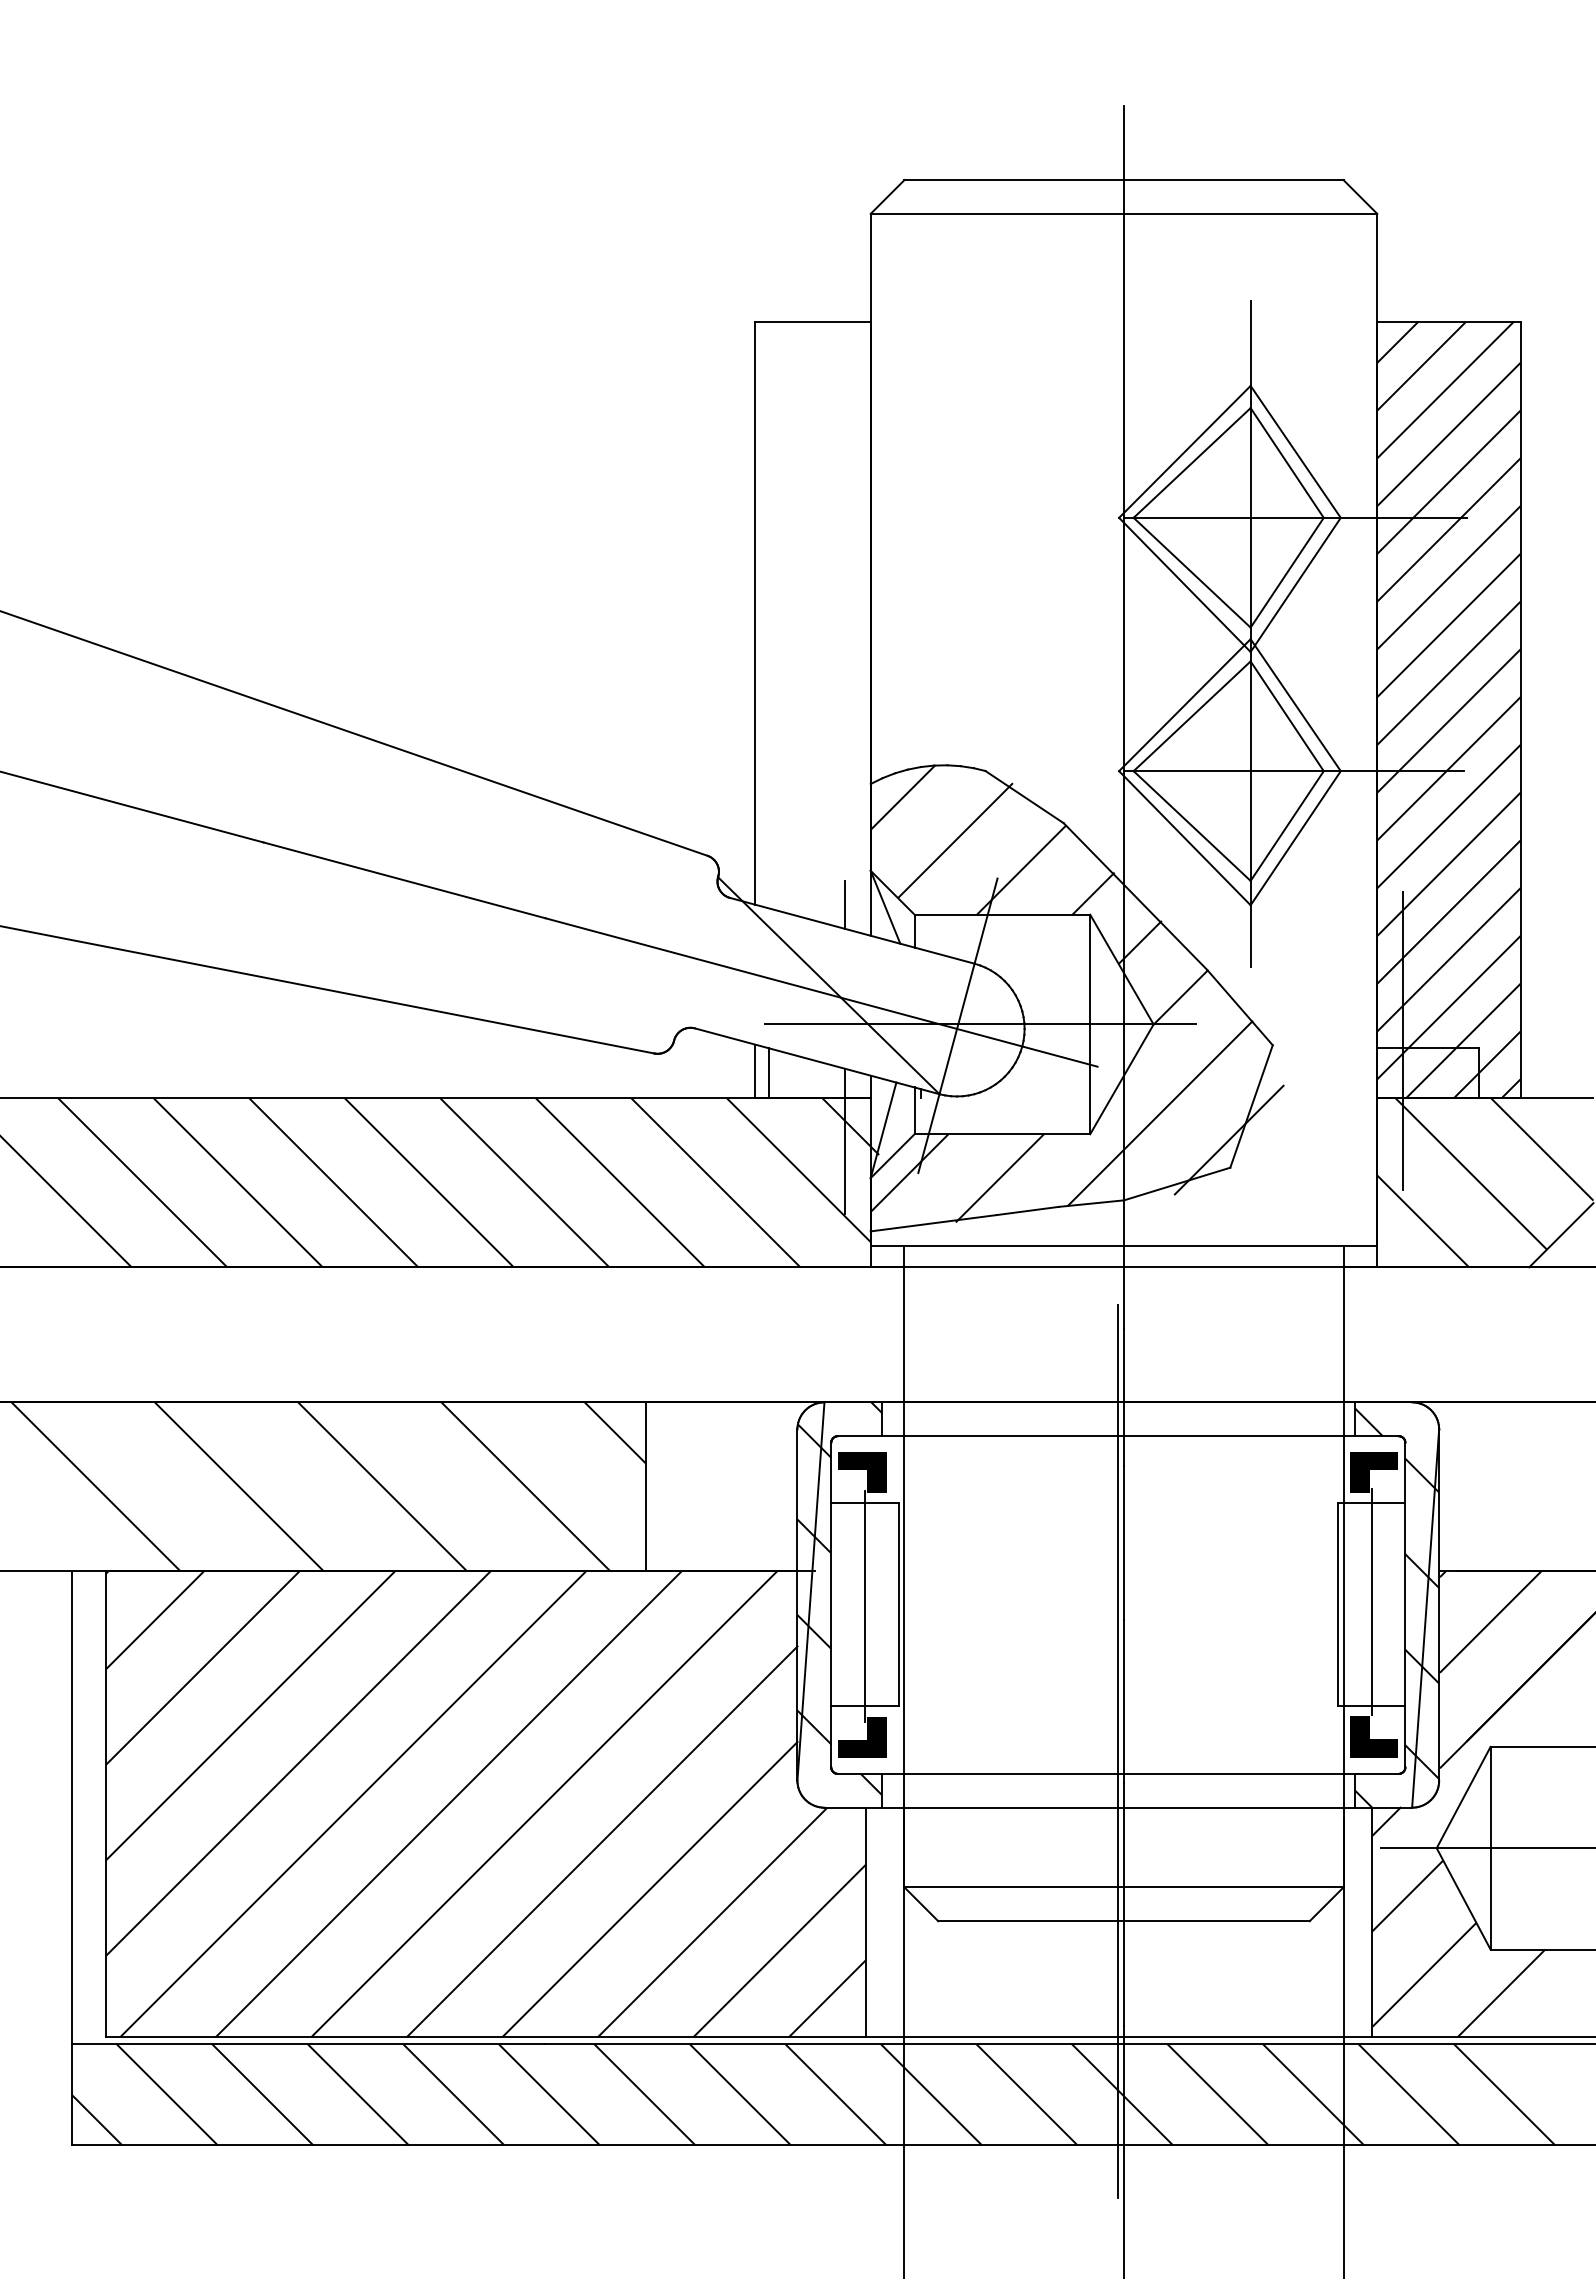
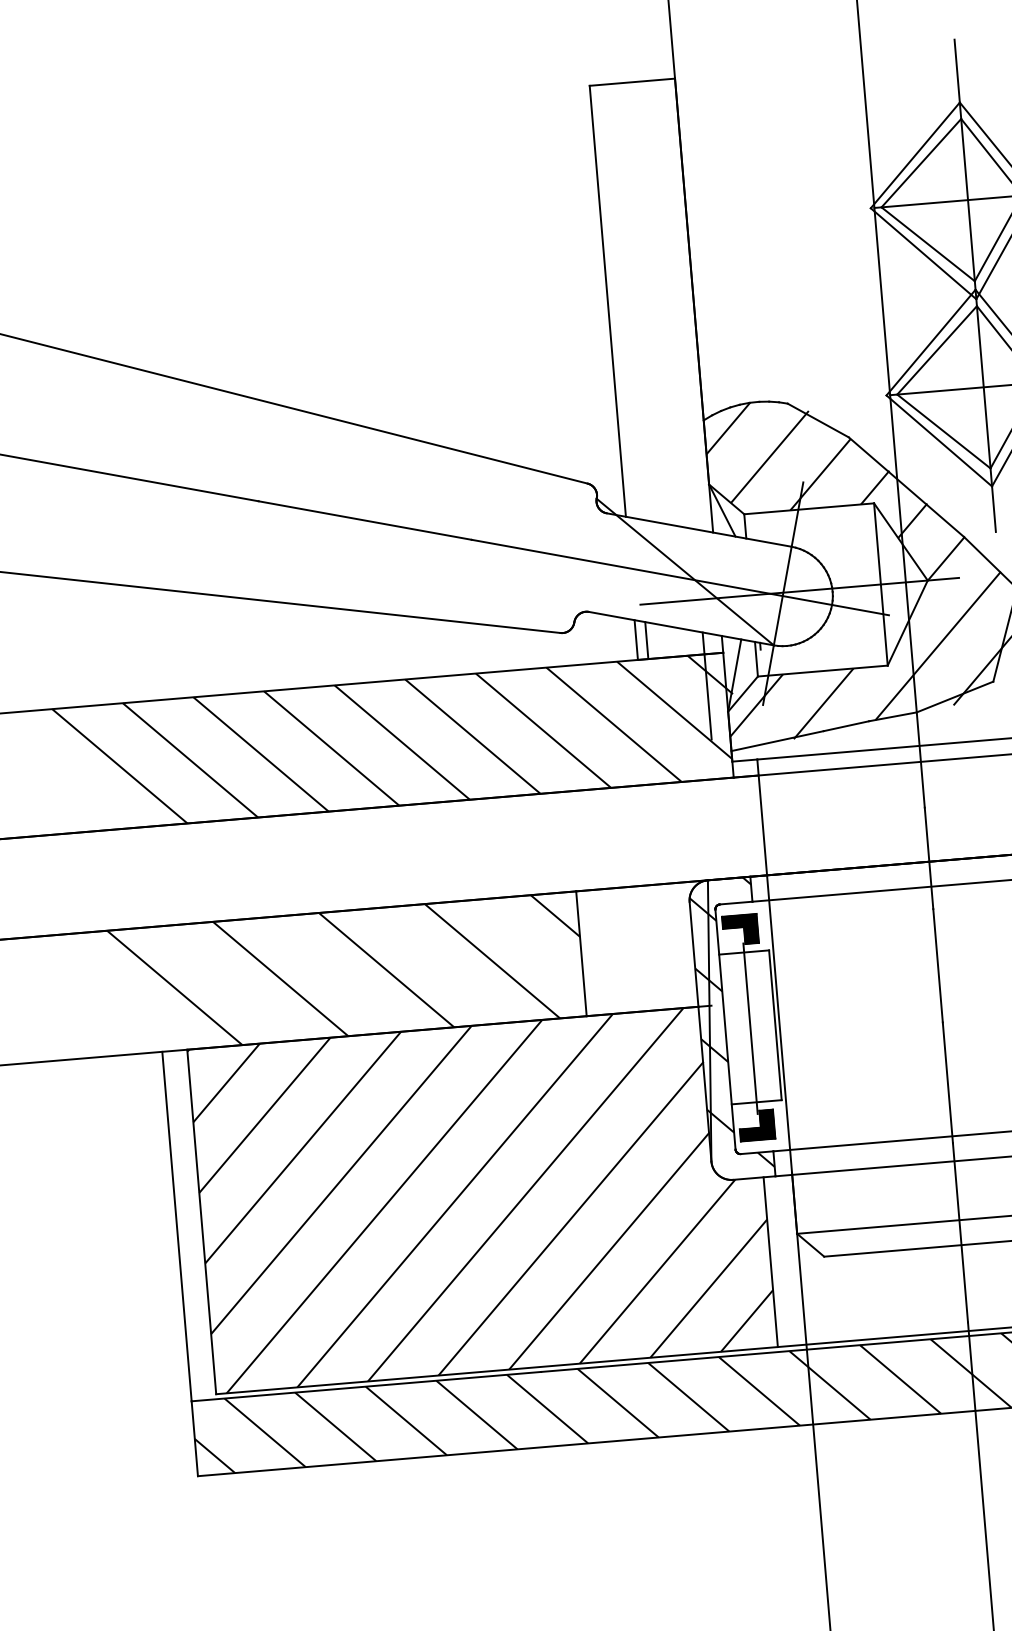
line: (845, 904) -> (692, 511), removed
line: (1118, 1750) -> (946, 1119), removed

